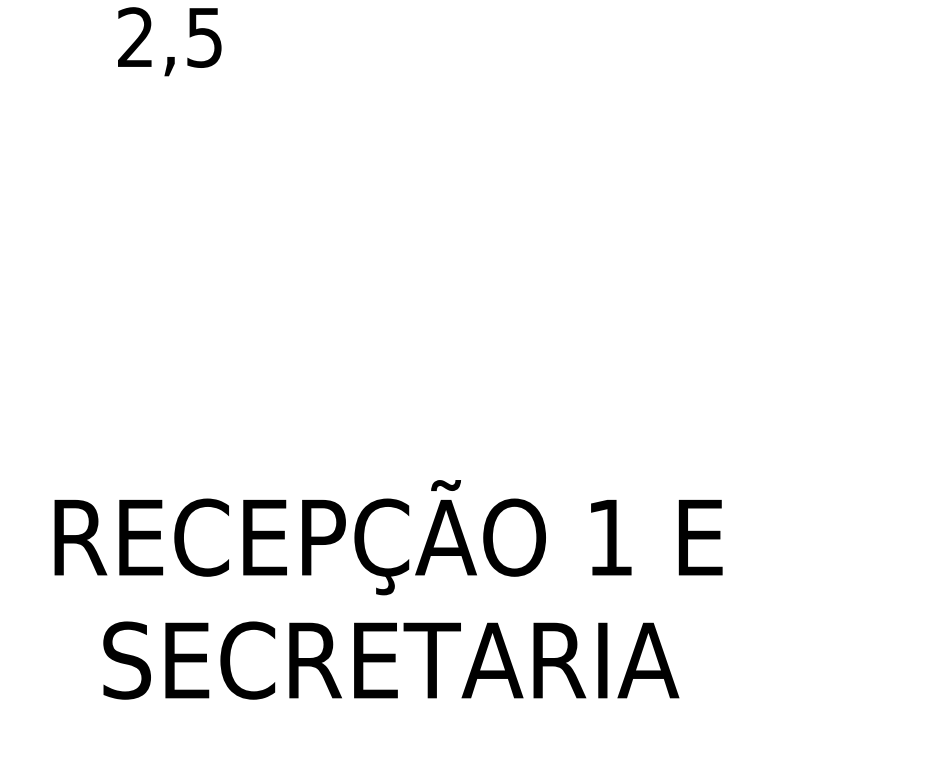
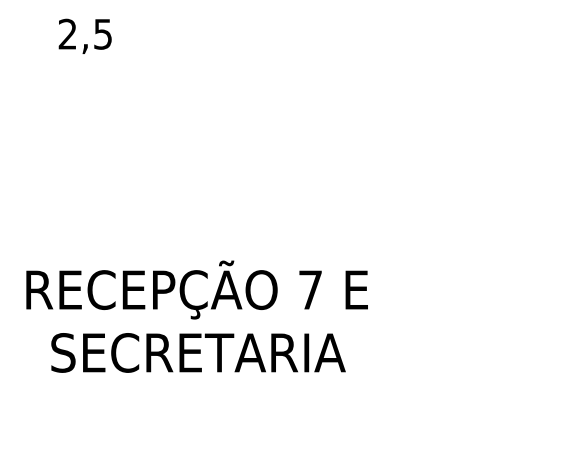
text: (610, 536) -> (310, 289), 1 -> 7

